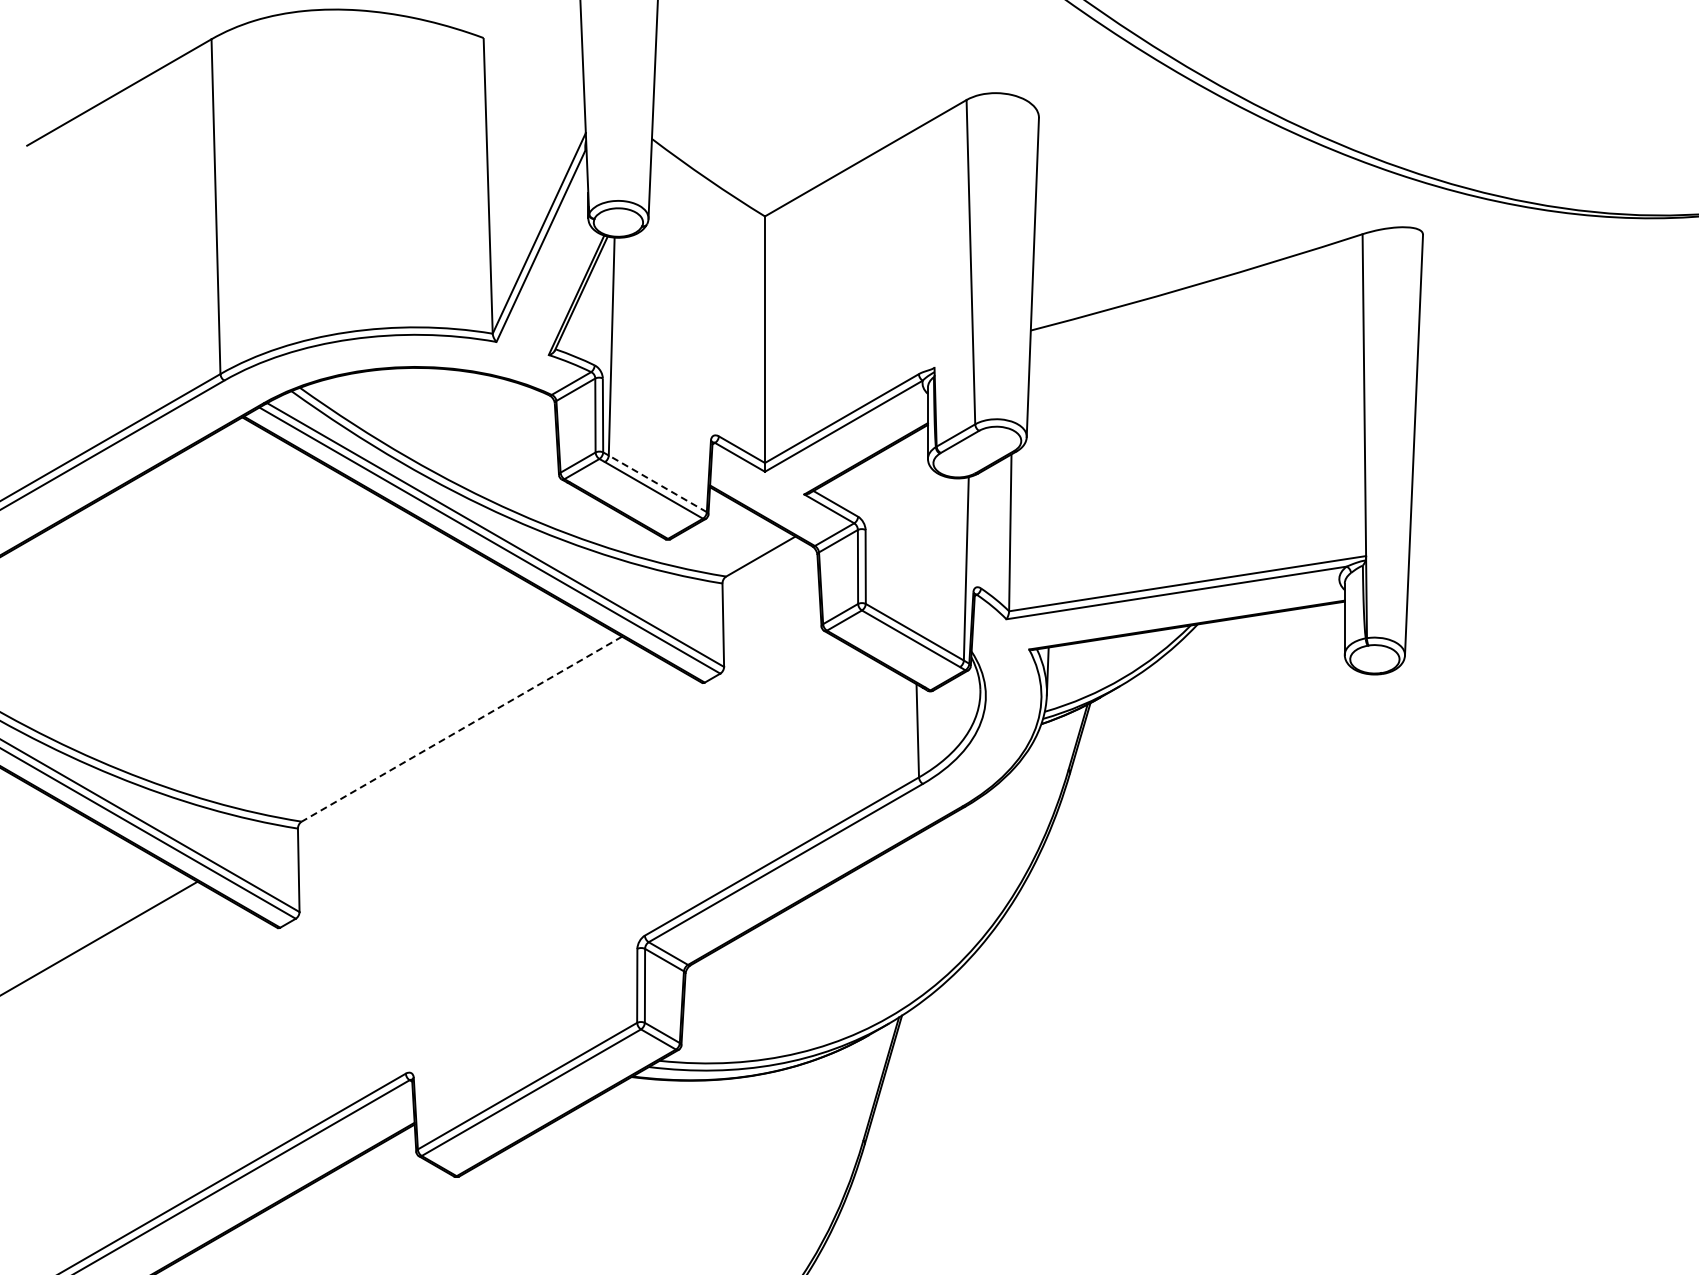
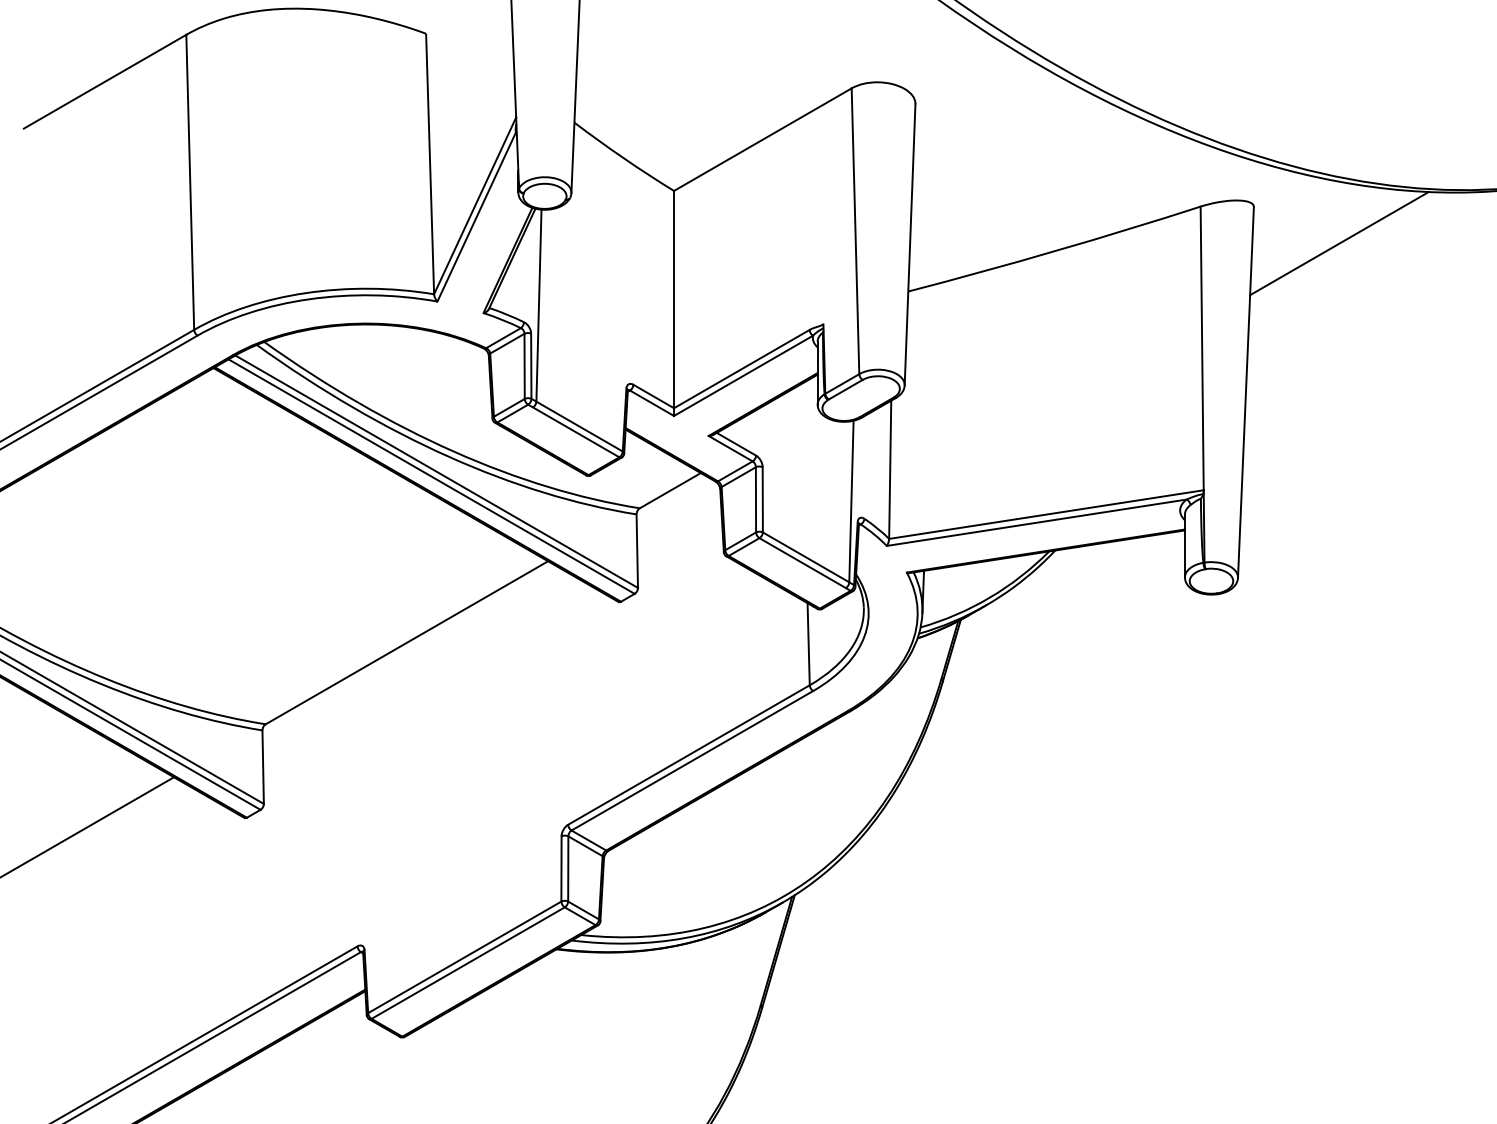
line: (1519, 275) -> (1338, 243), added
line: (657, 483) -> (579, 426), dashed -> solid
line: (461, 729) -> (406, 643), dashed -> solid

